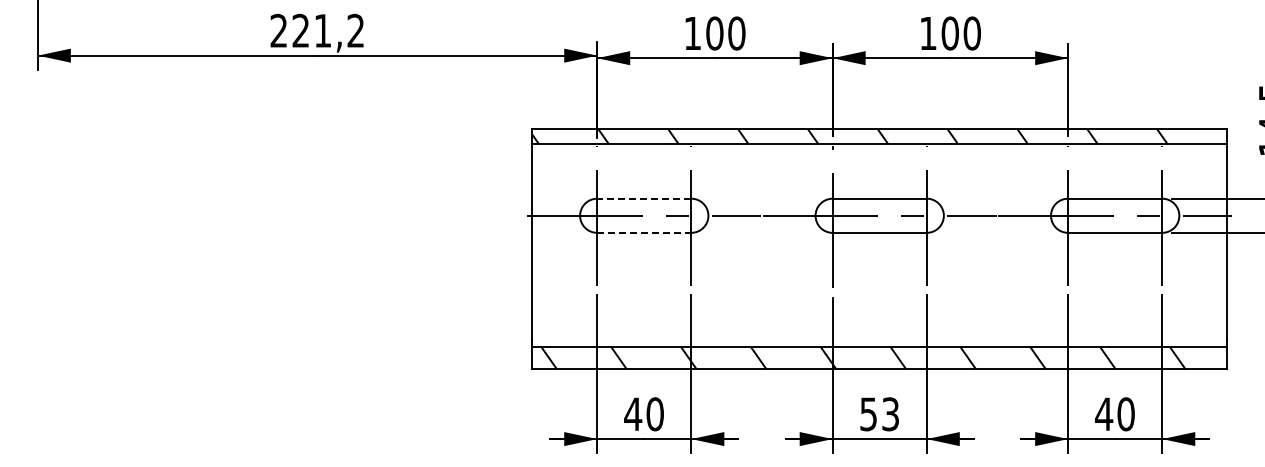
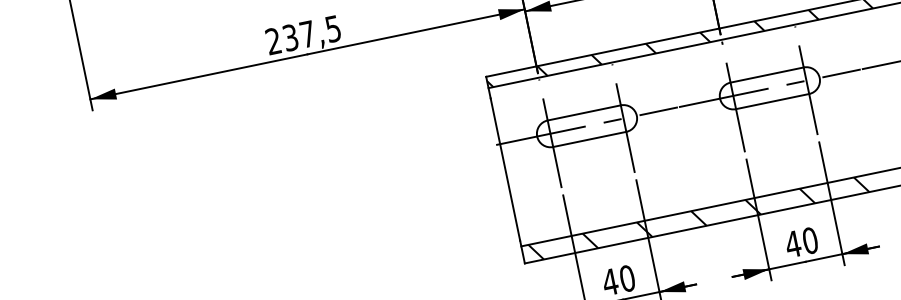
text: (327, 30) -> (311, 33), 221,2 -> 237,5
line: (643, 198) -> (583, 112), dashed -> solid
line: (644, 232) -> (589, 139), dashed -> solid
text: (879, 414) -> (801, 242), 53 -> 40

